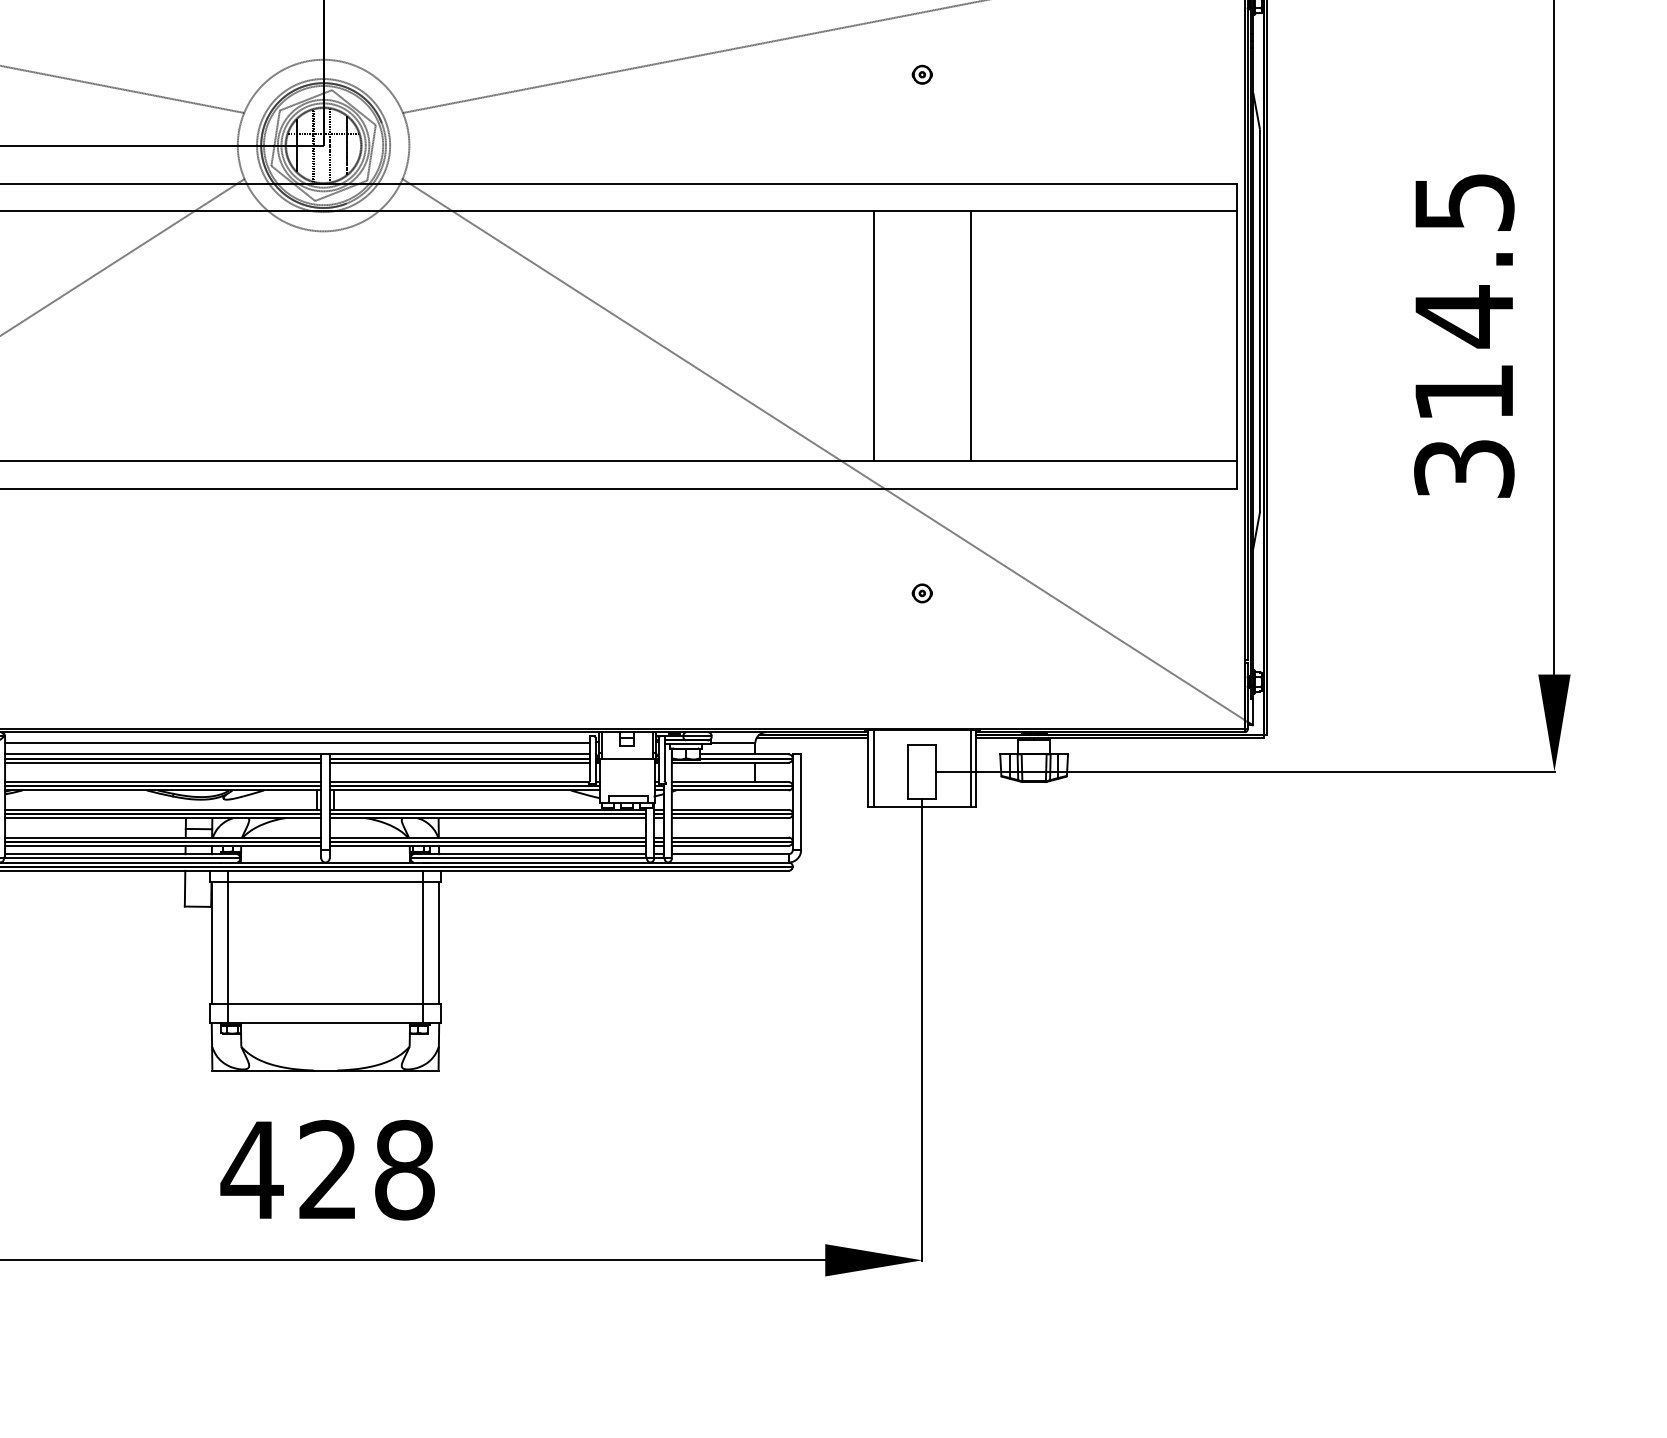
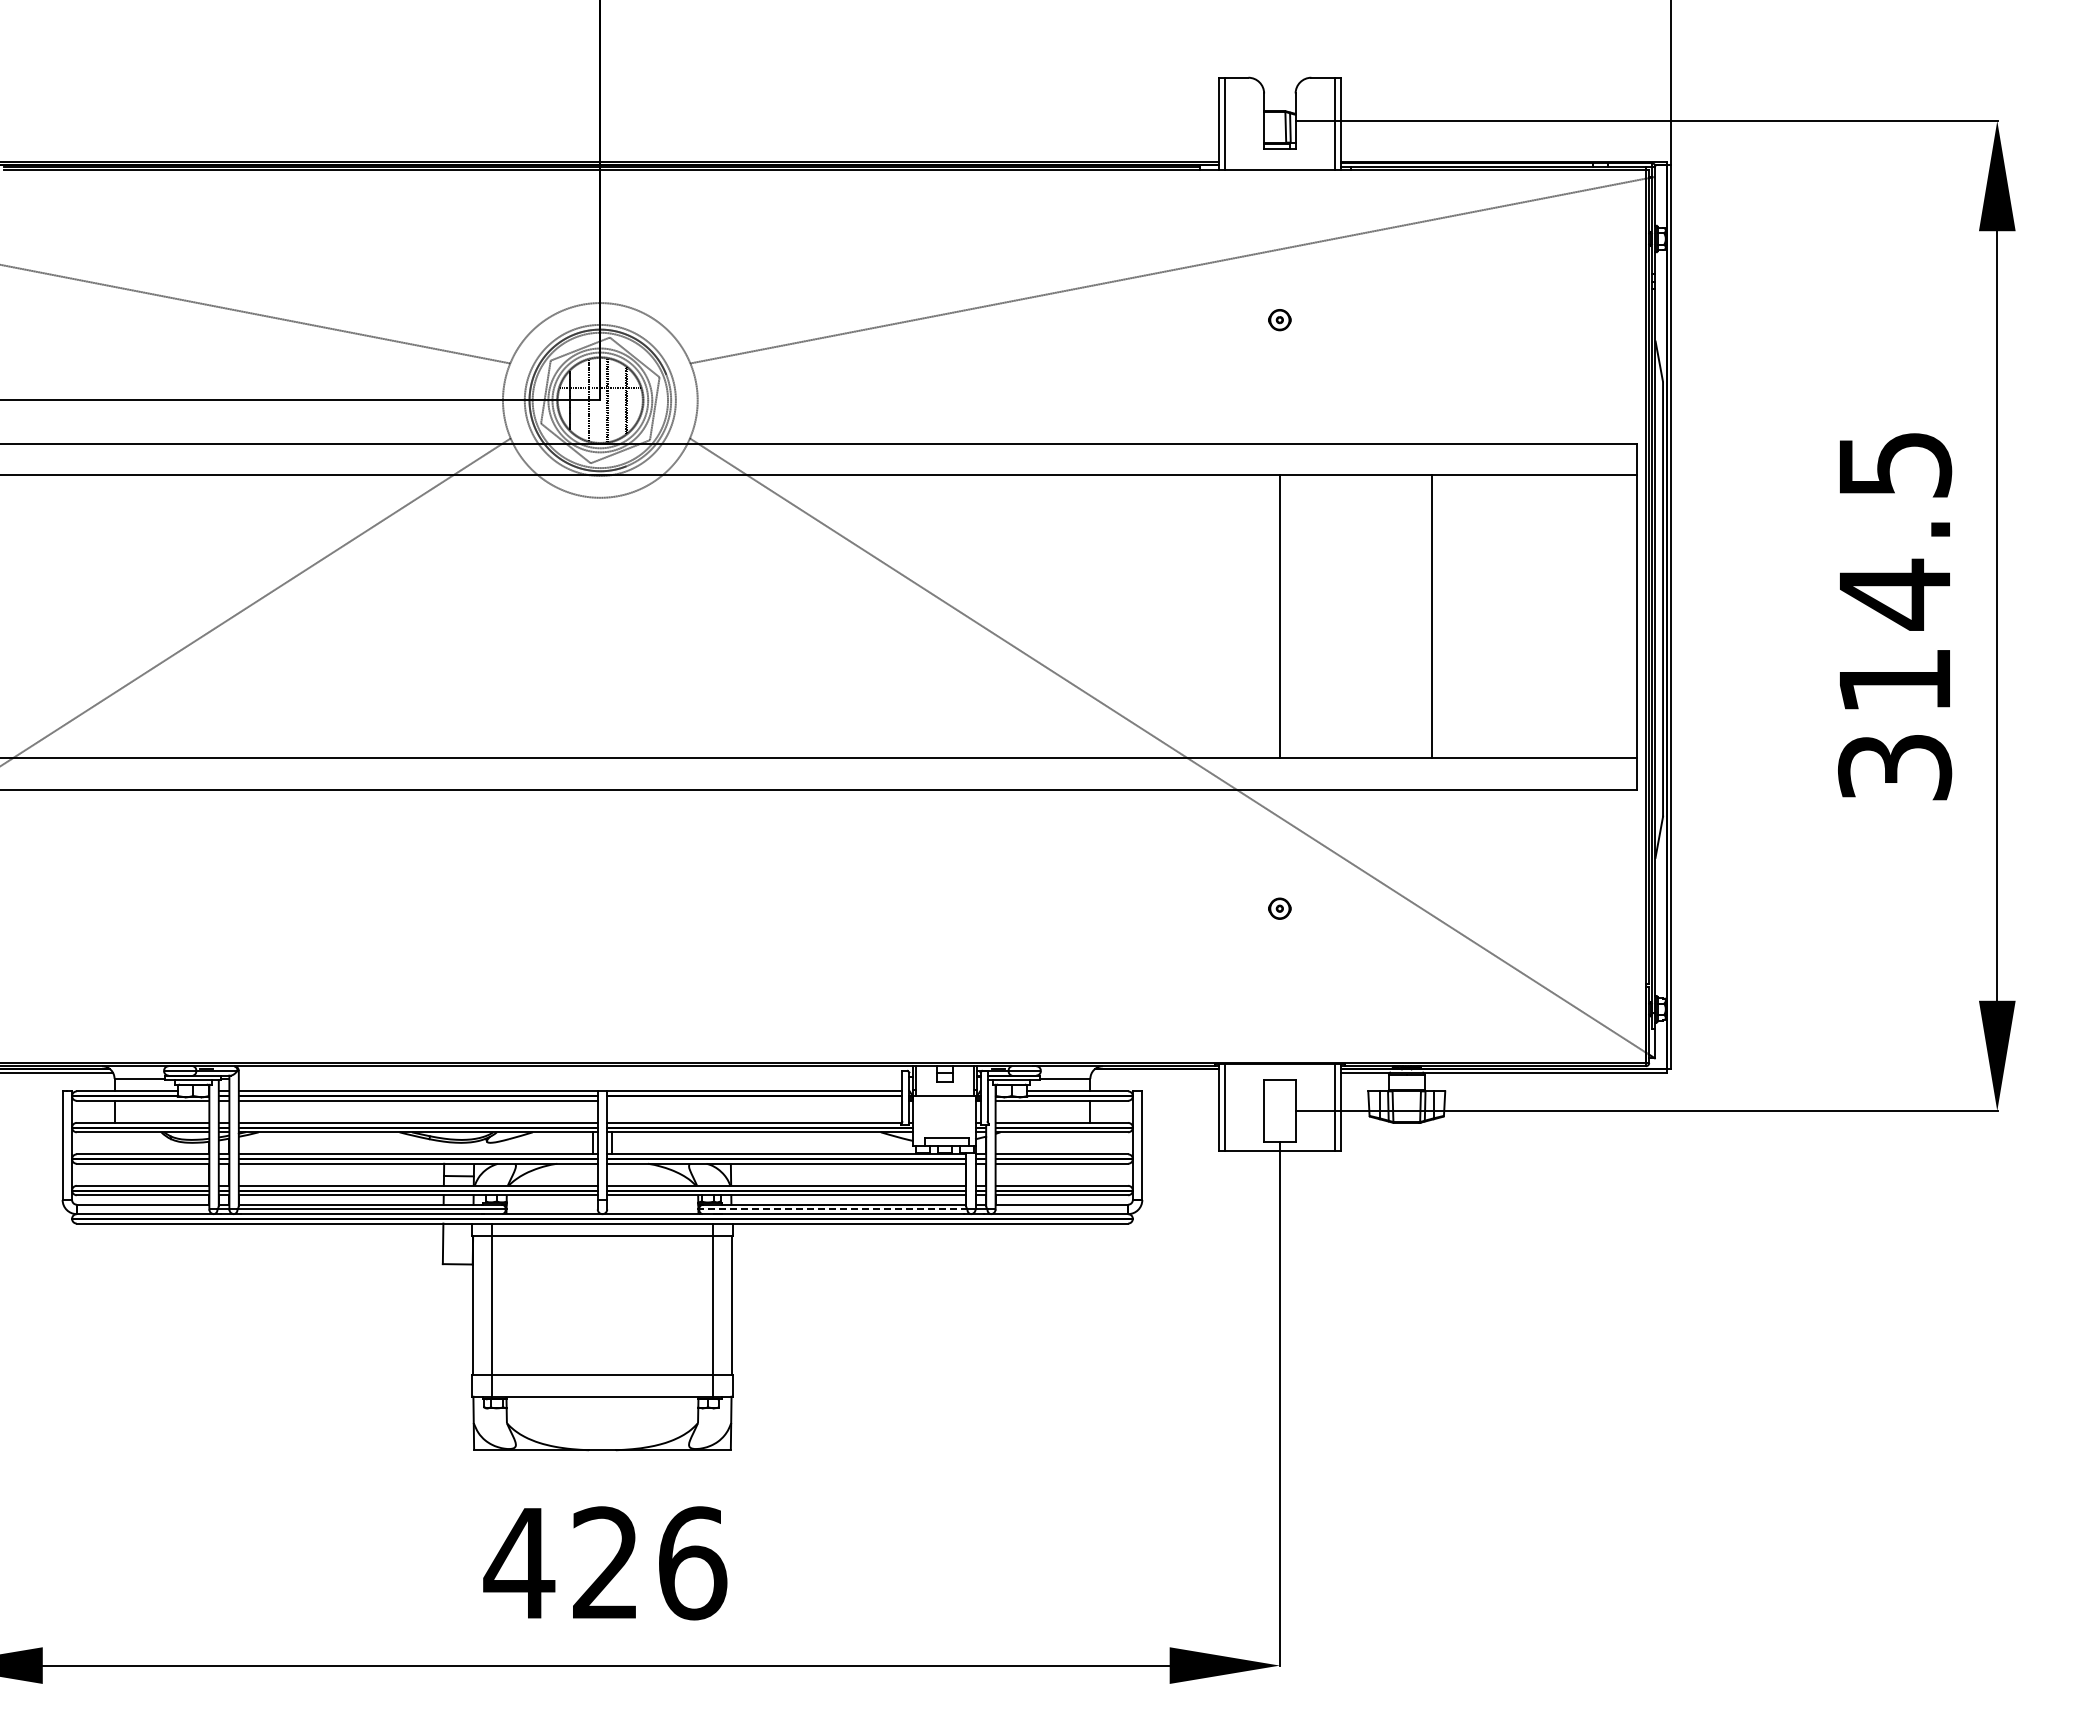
line: (873, 335) -> (1279, 616), moved
line: (970, 335) -> (1431, 616), moved
line: (812, 737) -> (1155, 1072), removed
line: (297, 743) -> (570, 1078), removed
line: (459, 762) -> (754, 1100), removed
line: (528, 858) -> (832, 1209), solid -> dashed
text: (404, 1170) -> (692, 1563), 428 -> 426

